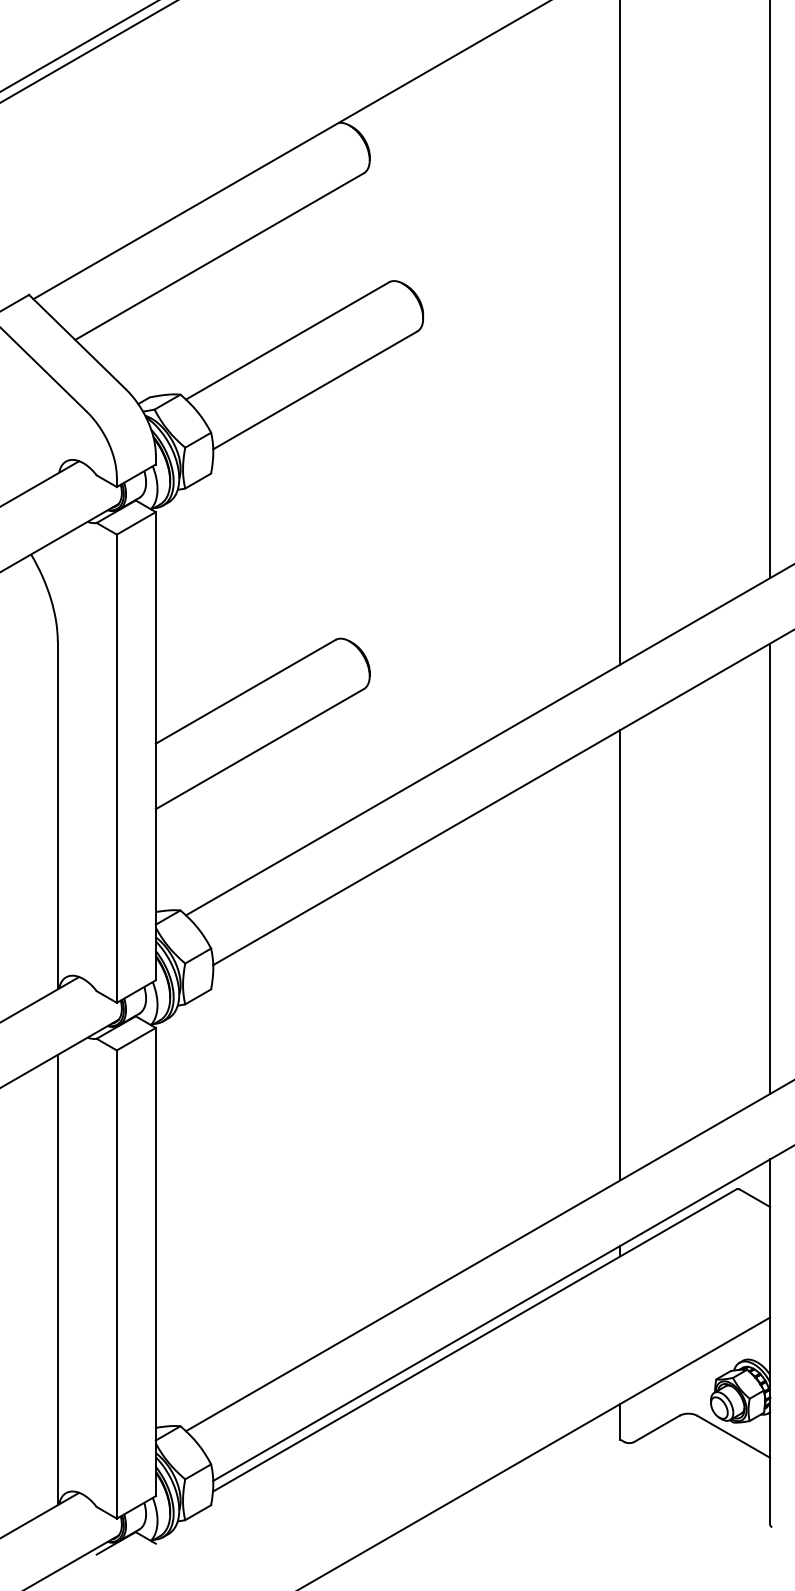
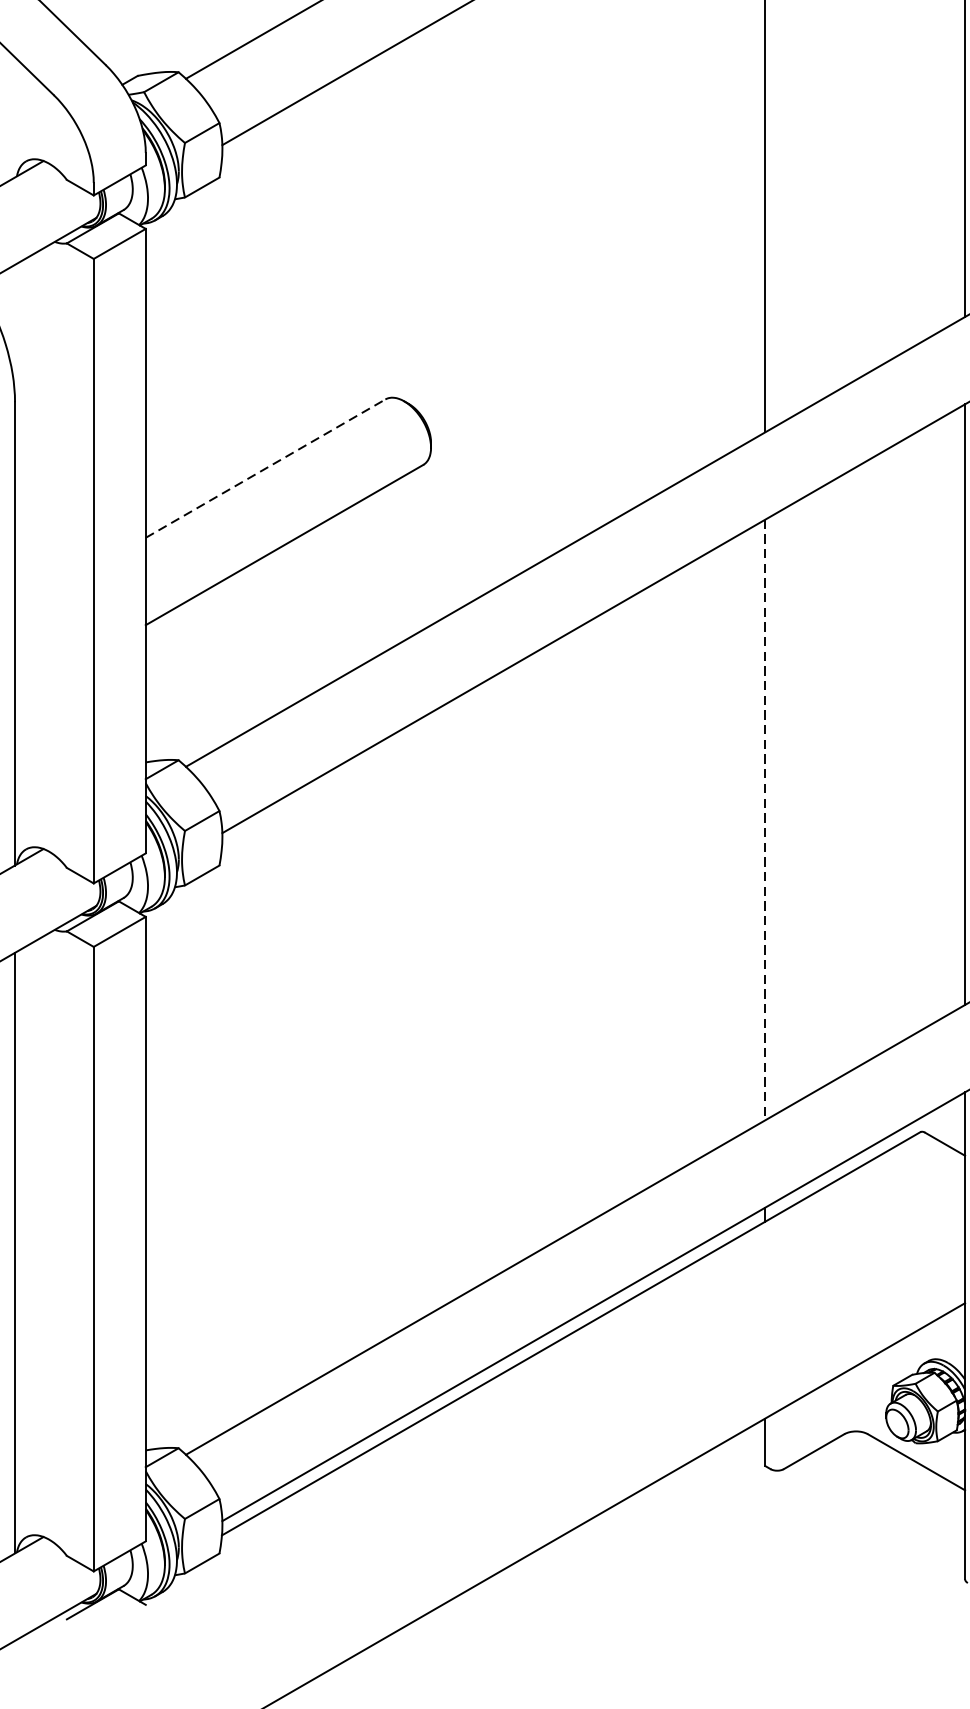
line: (245, 691) -> (265, 468), solid -> dashed
line: (620, 955) -> (765, 820), solid -> dashed

